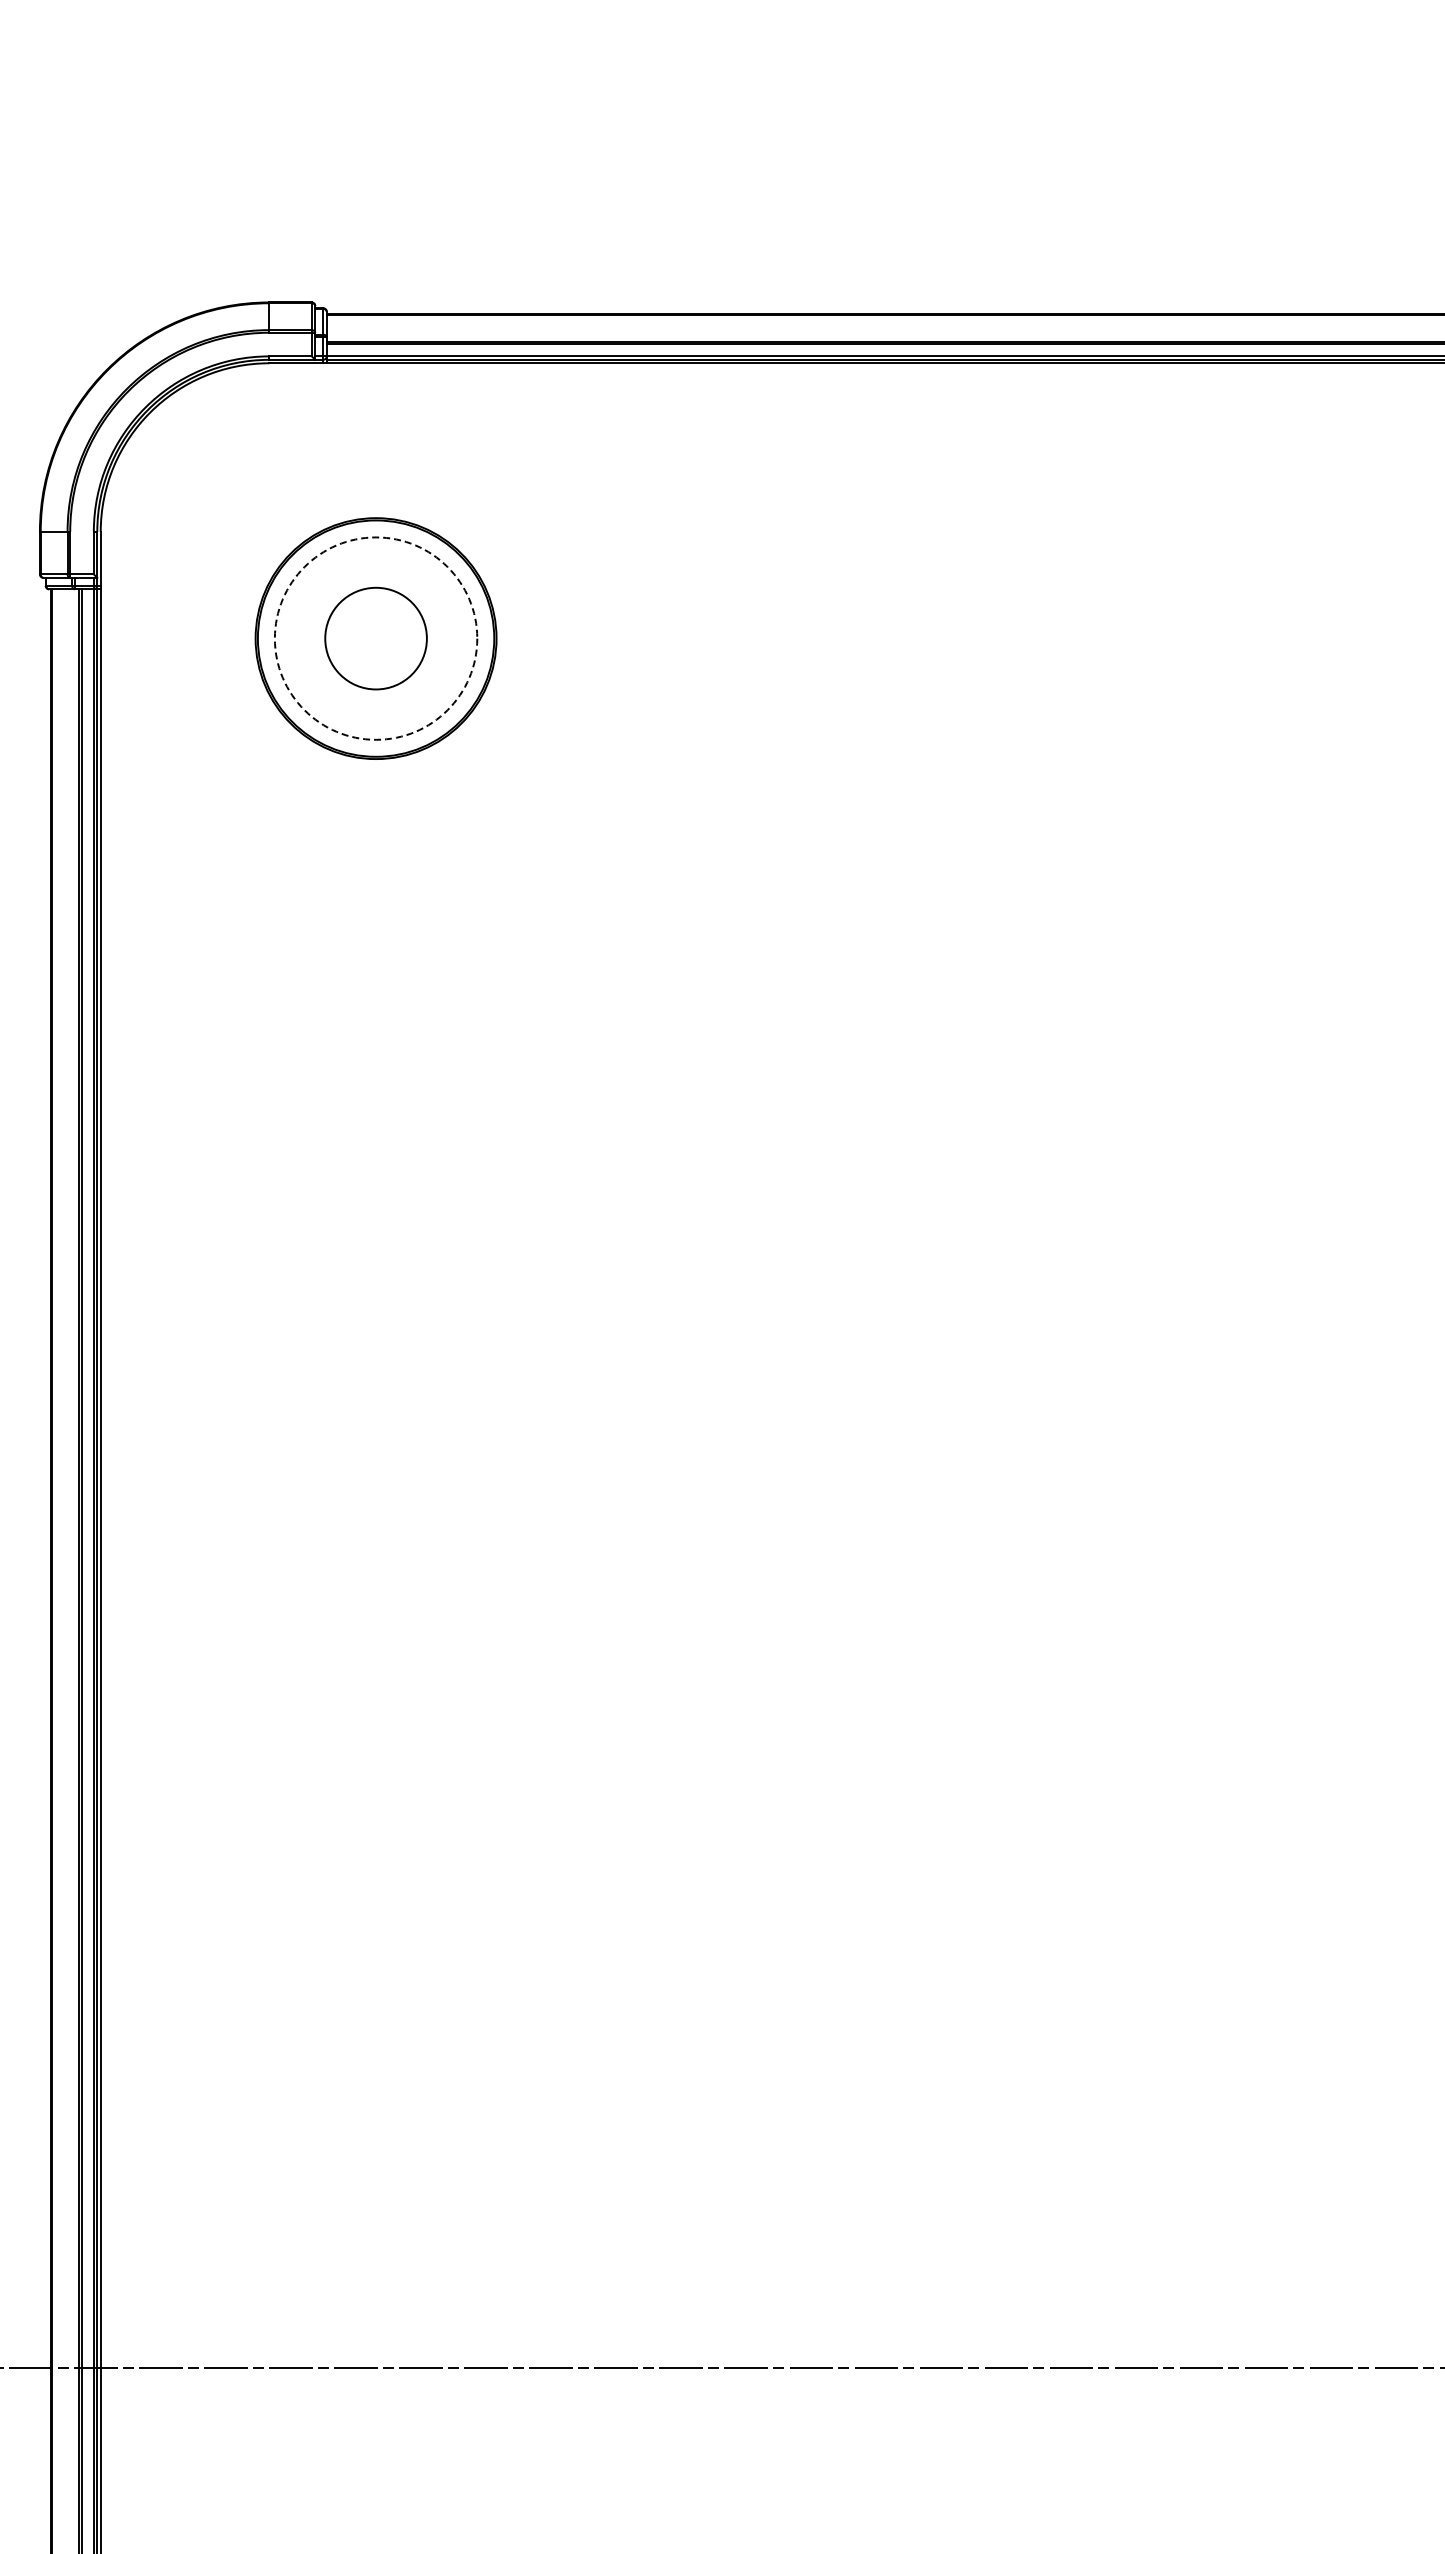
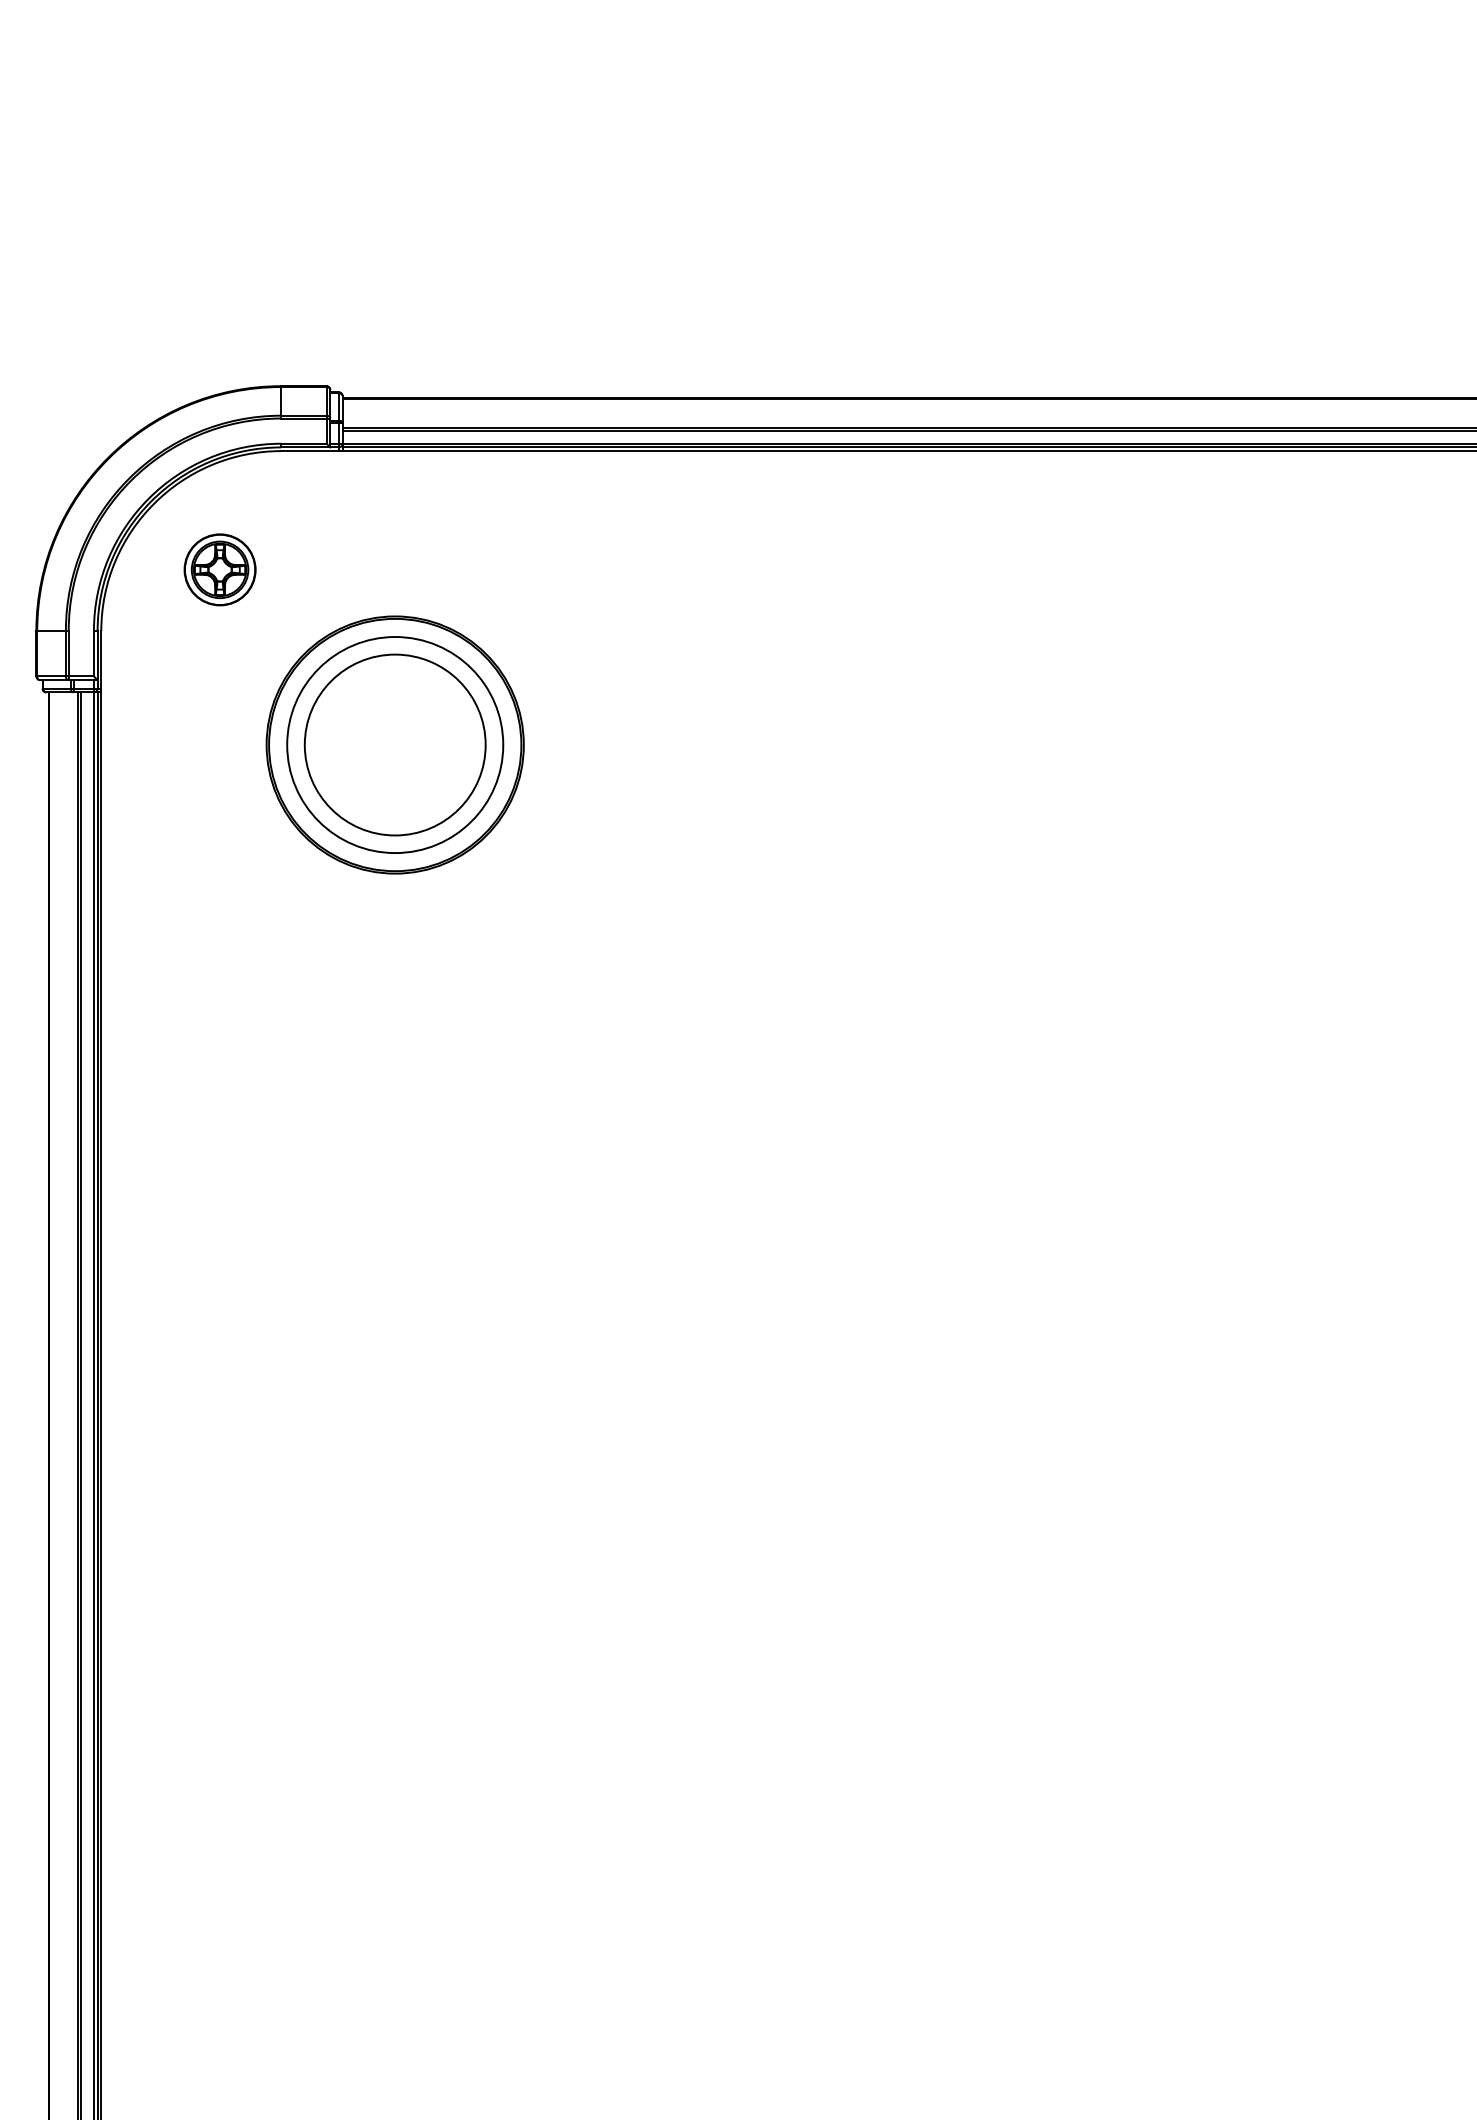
part: (211, 474) -> (219, 569), added
circle: (375, 638) -> (394, 744), dashed -> solid
circle: (375, 638) -> (394, 744), size x1.67

